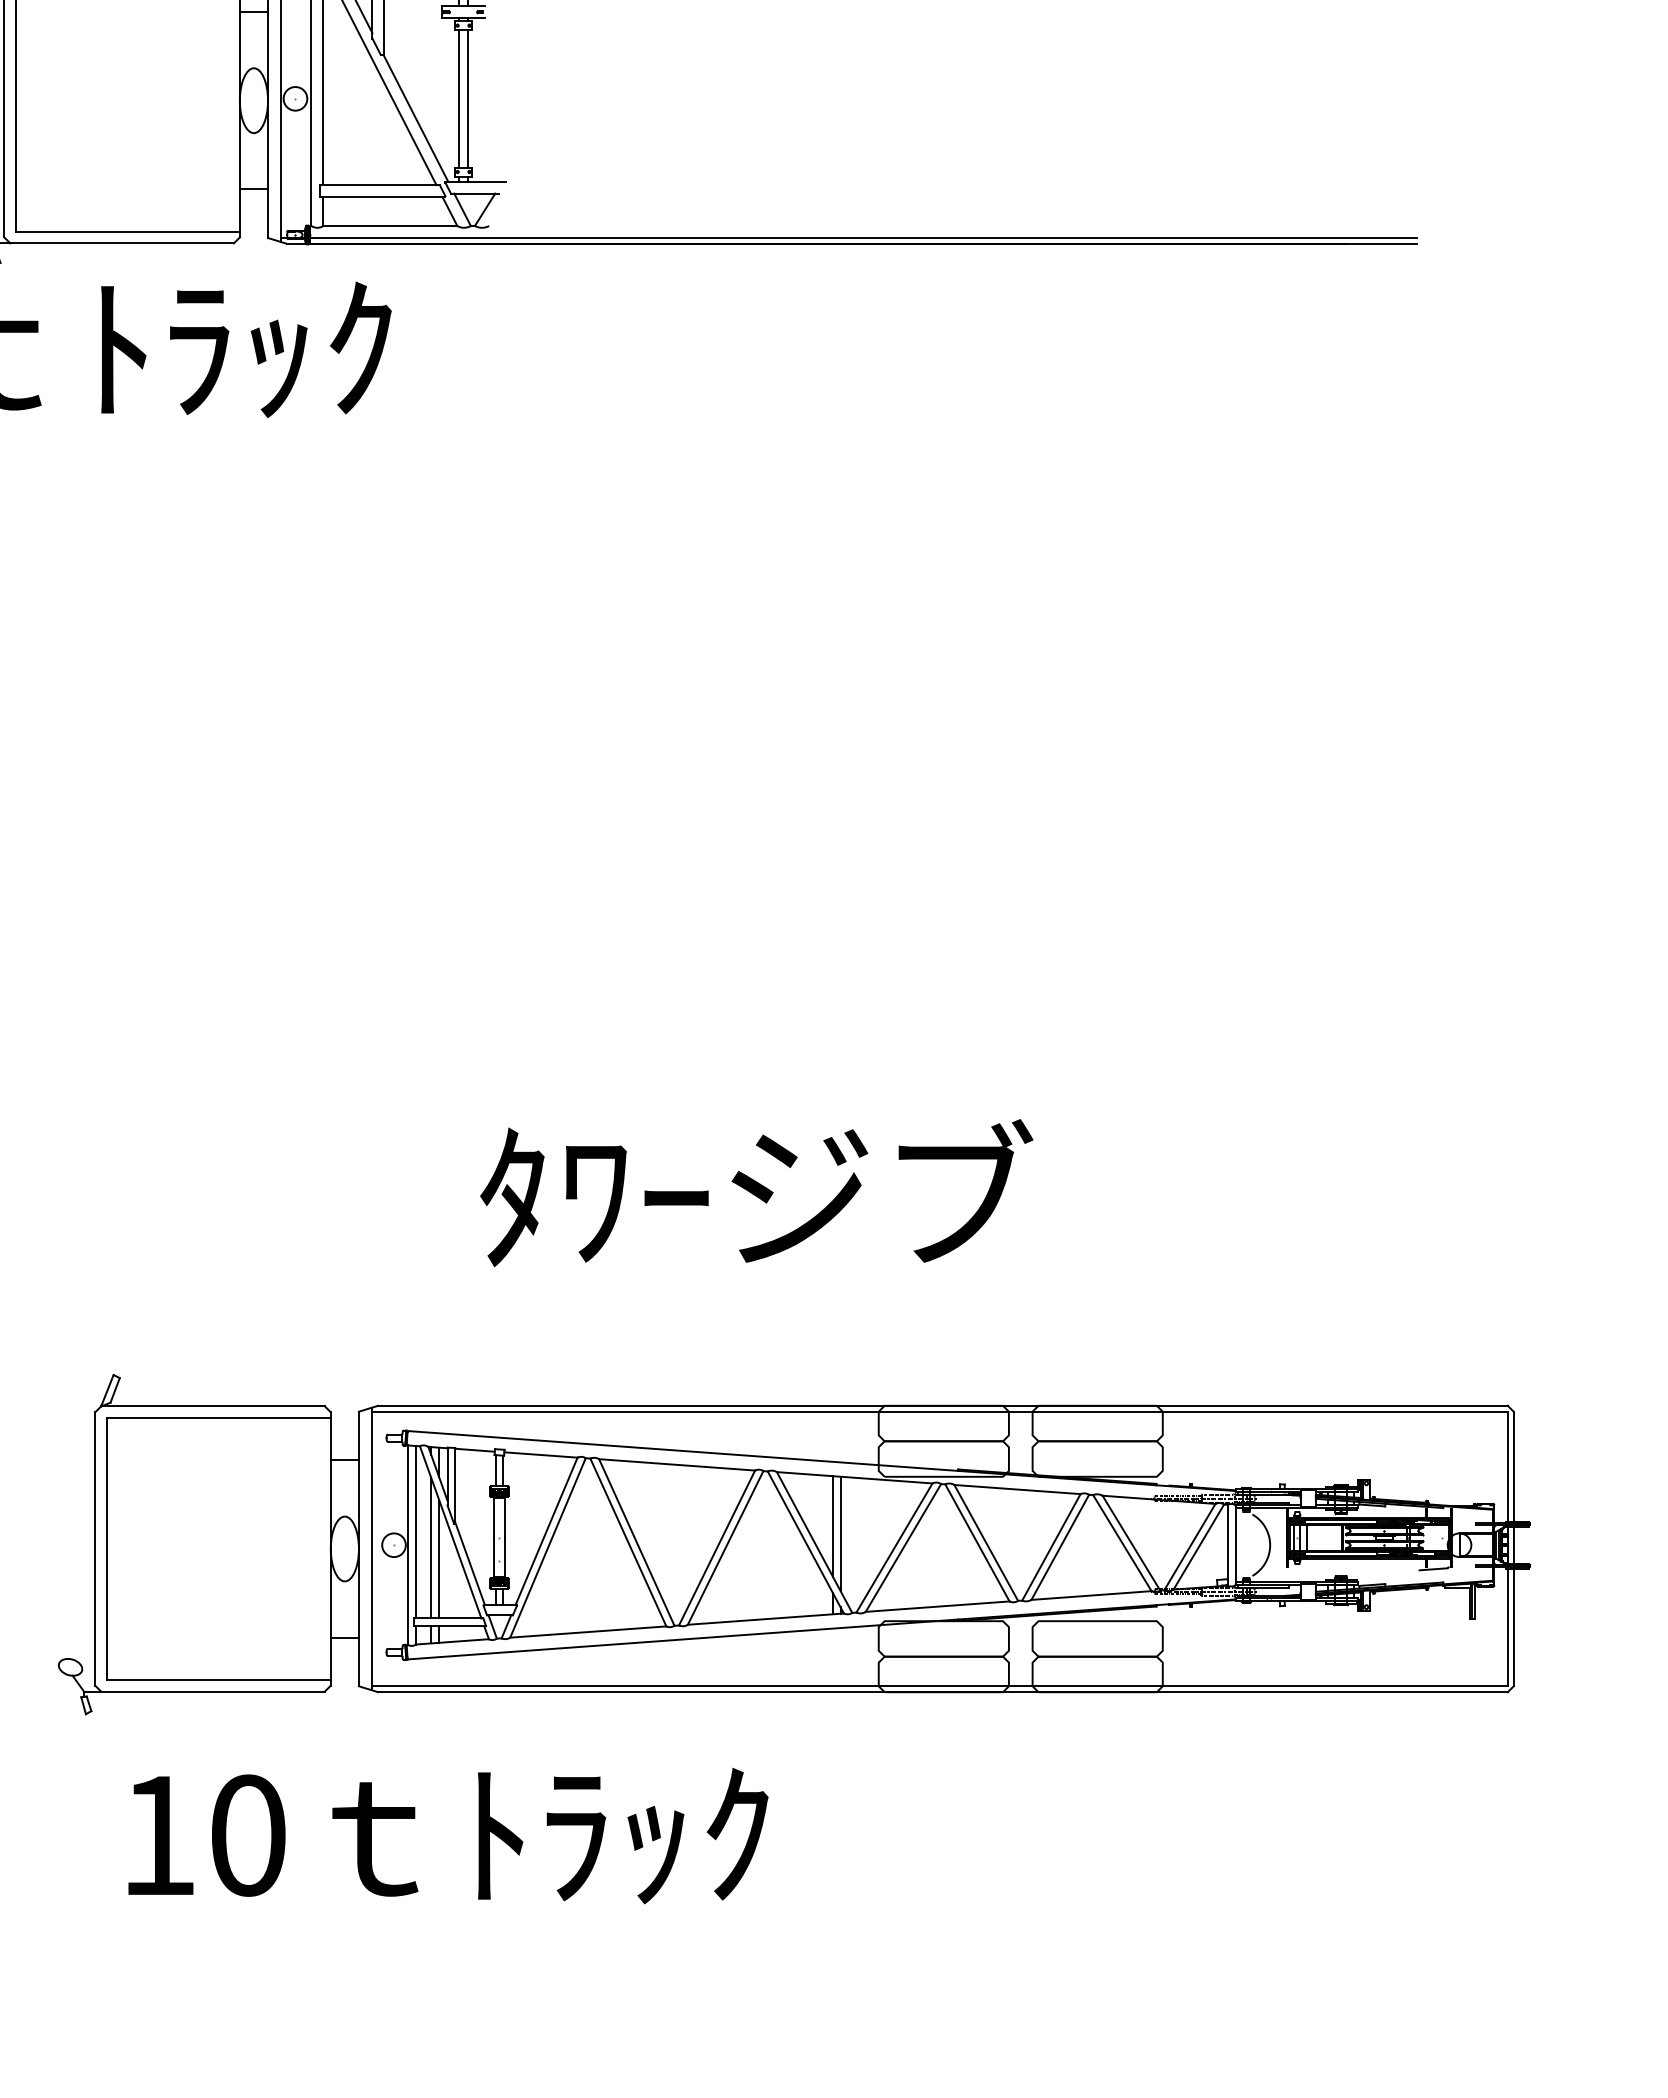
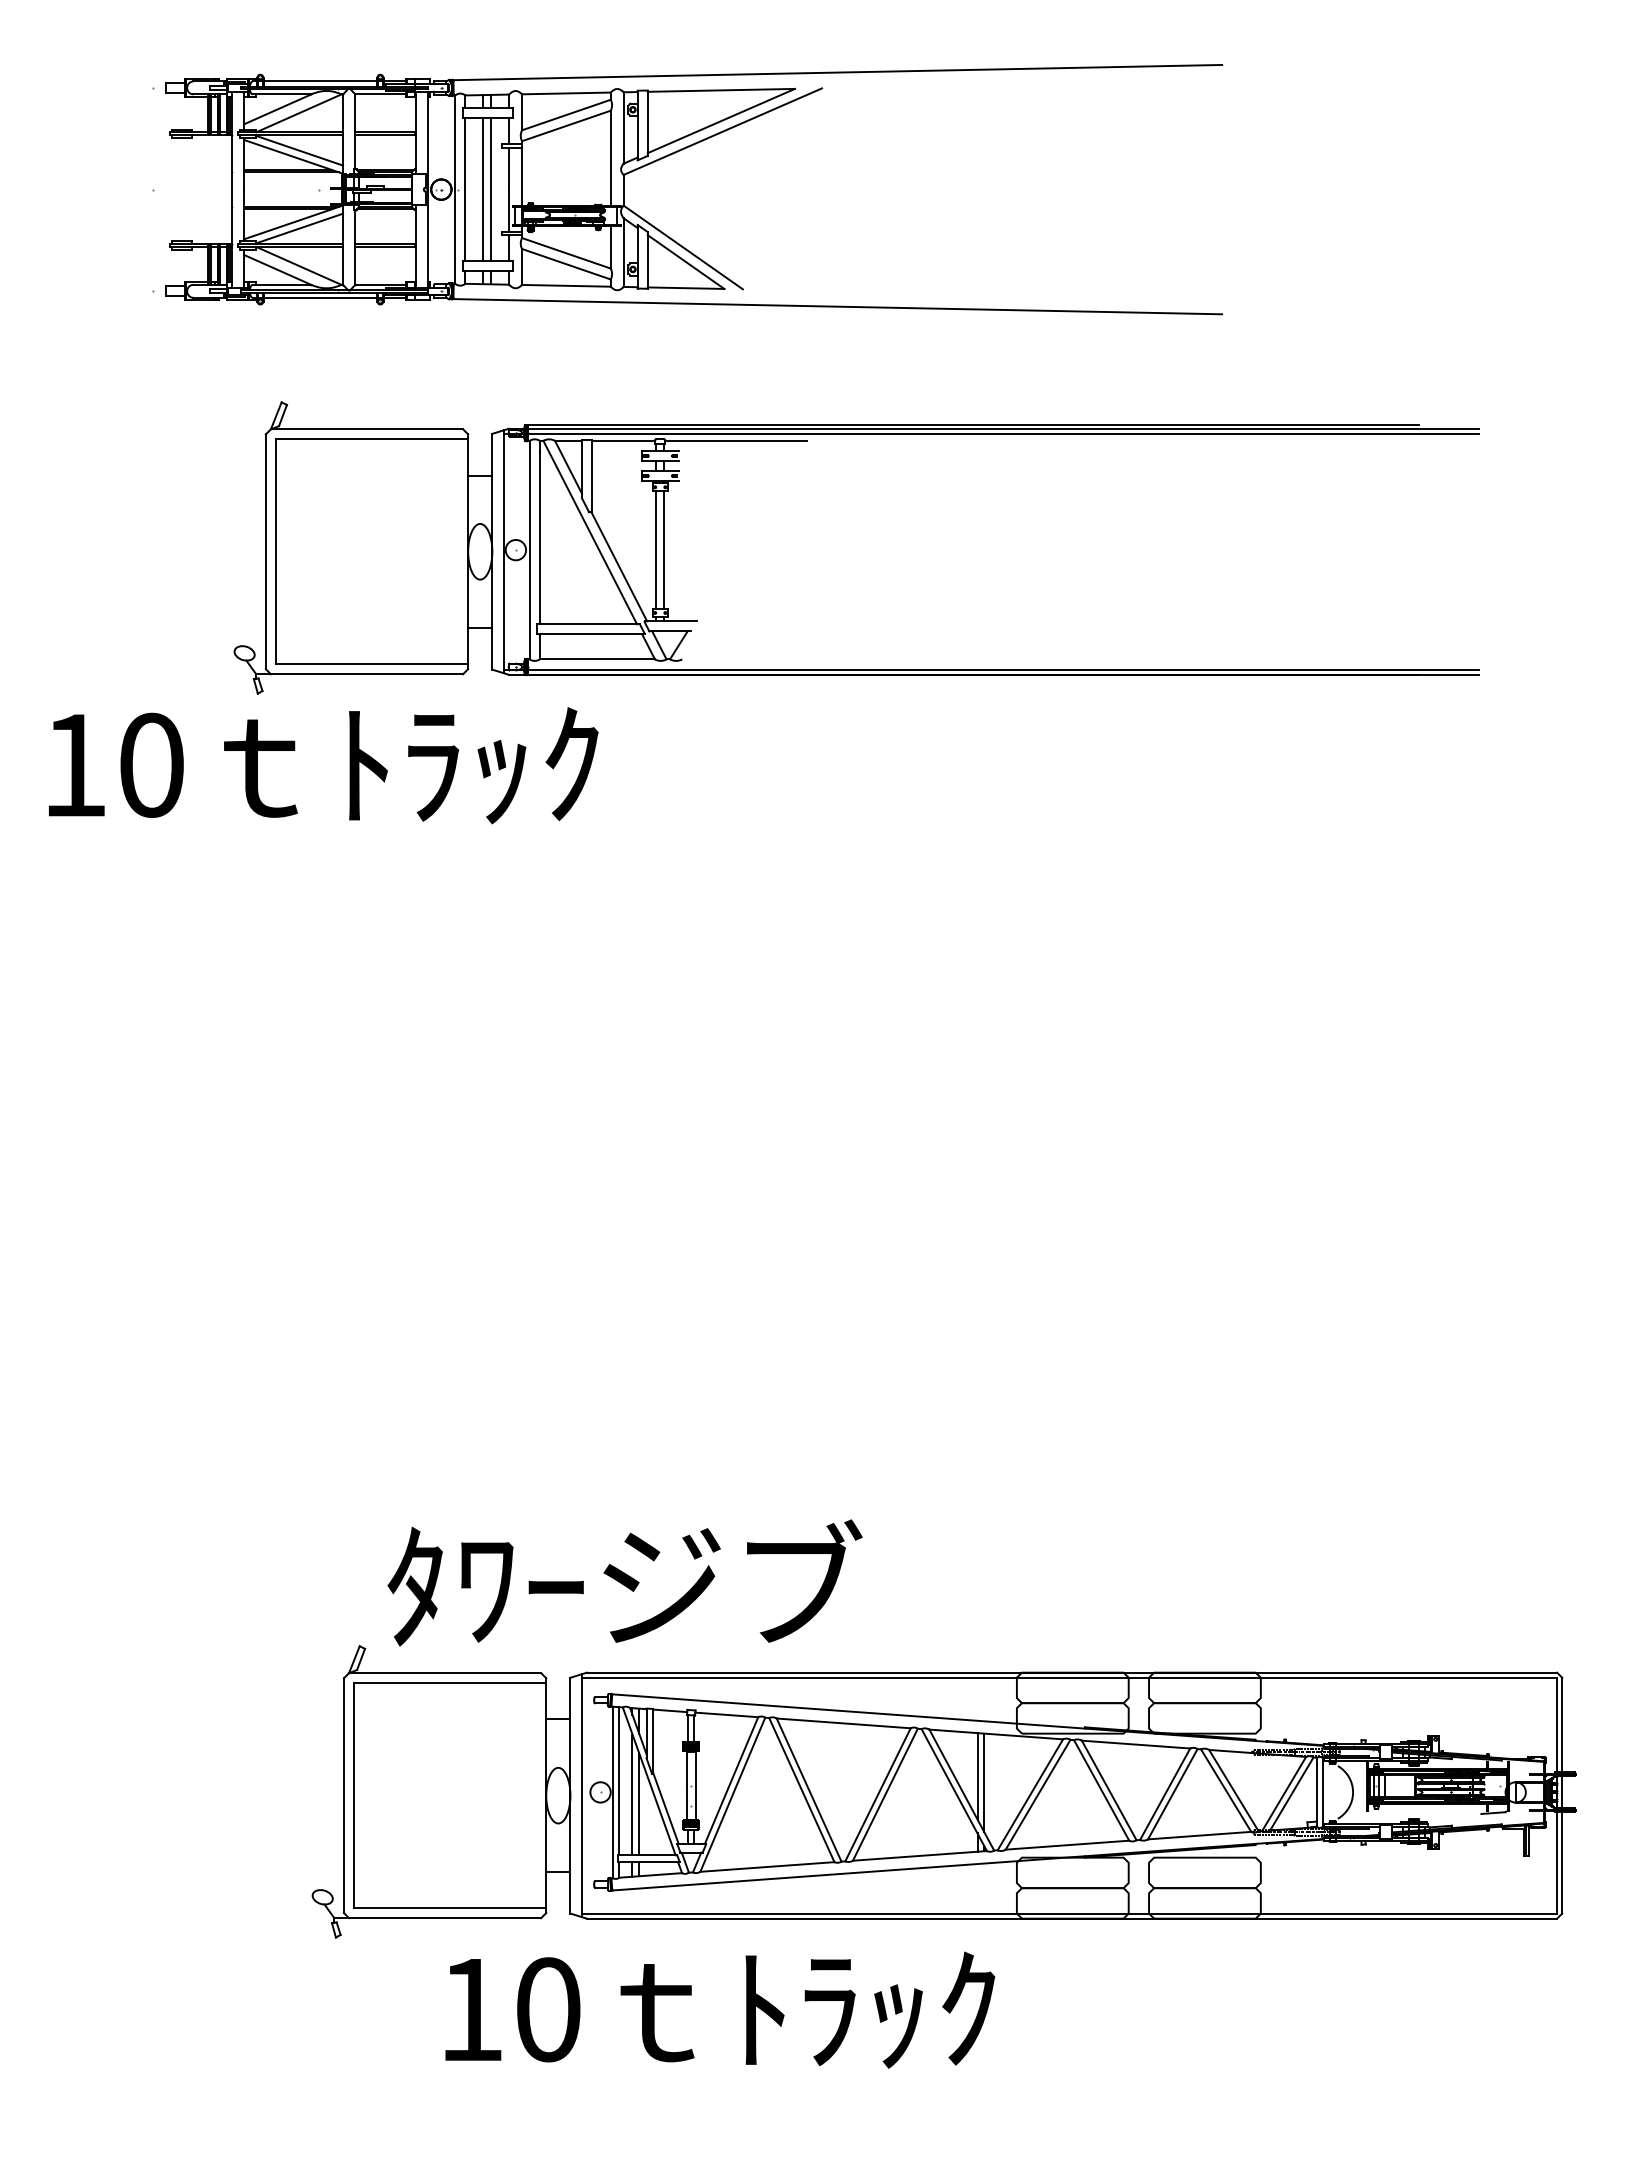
text: (756, 1192) -> (624, 1582), moved
text: (448, 1835) -> (720, 2009), moved

